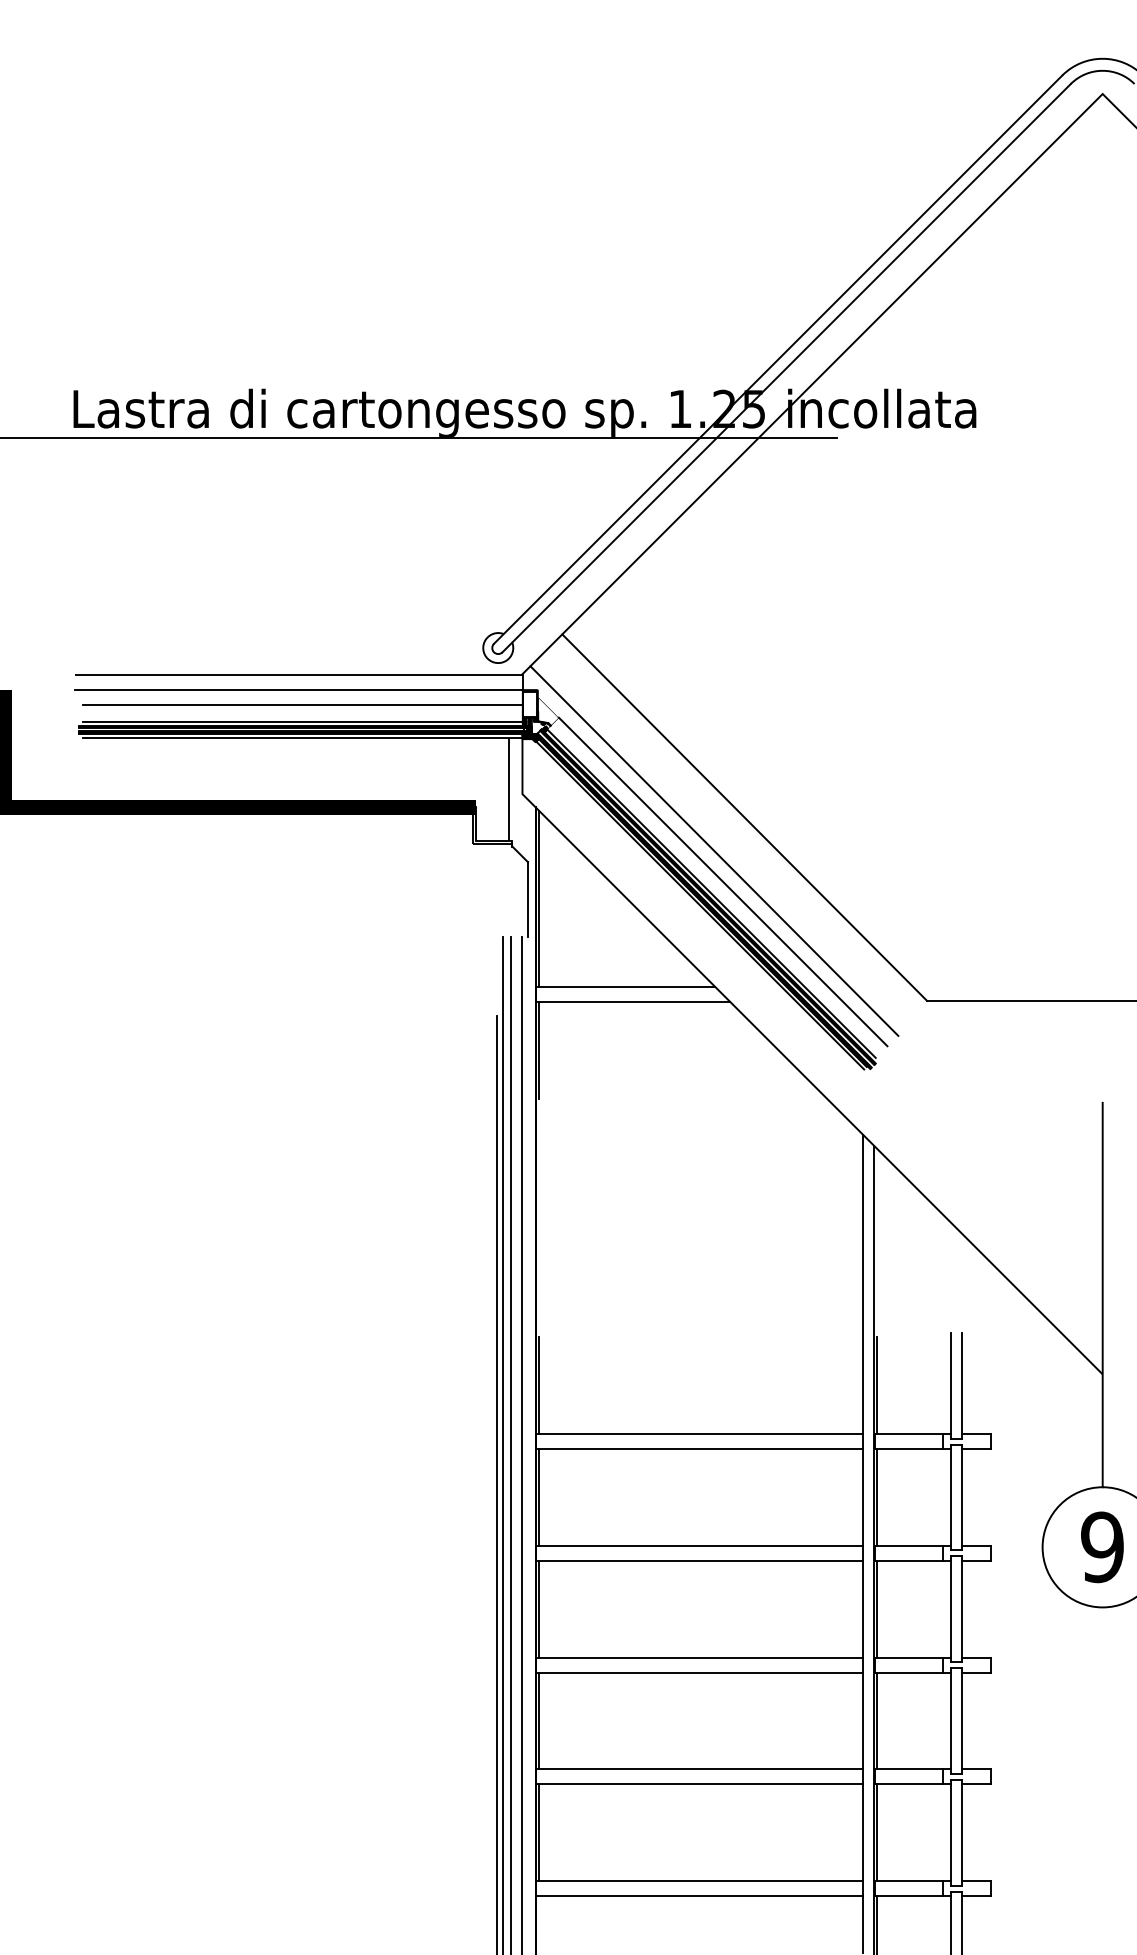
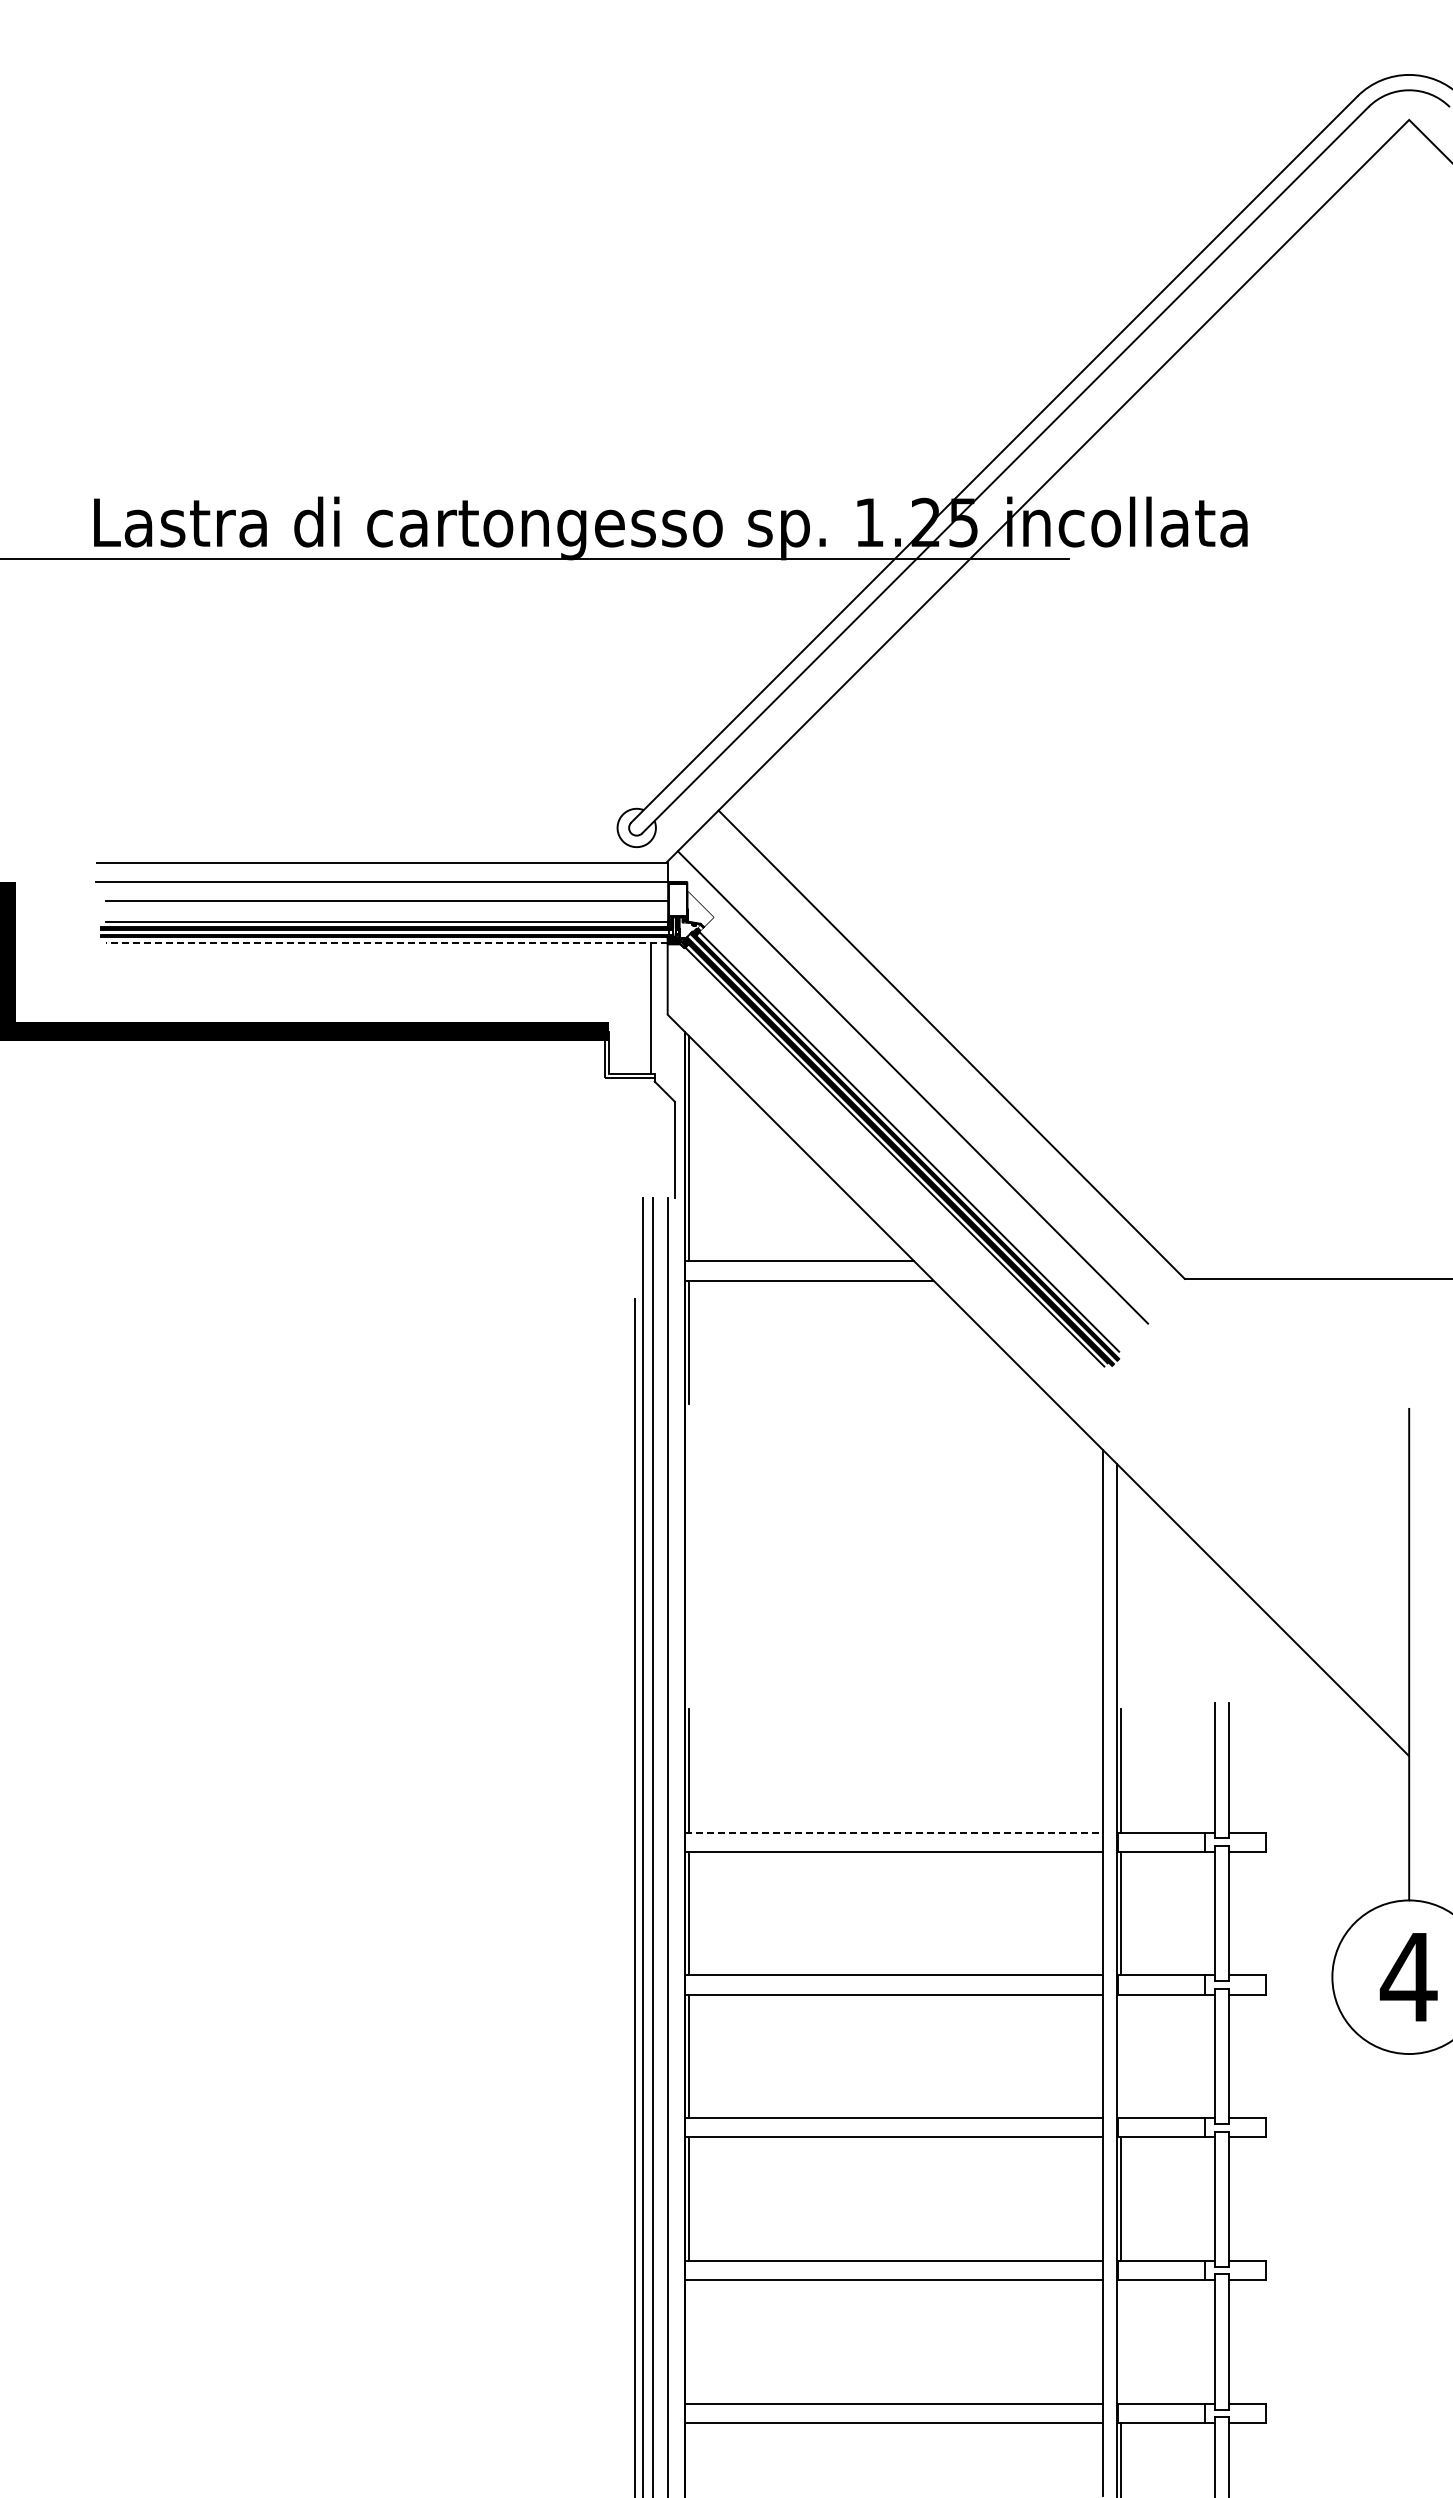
line: (302, 738) -> (386, 943), solid -> dashed
line: (723, 881) -> (924, 1126), removed
line: (699, 1434) -> (894, 1832), solid -> dashed
text: (1102, 1546) -> (1408, 1976), 9 -> 4
line: (876, 1609) -> (1120, 2056), removed
line: (538, 1832) -> (688, 2341), removed
line: (876, 1832) -> (1120, 2341), removed

